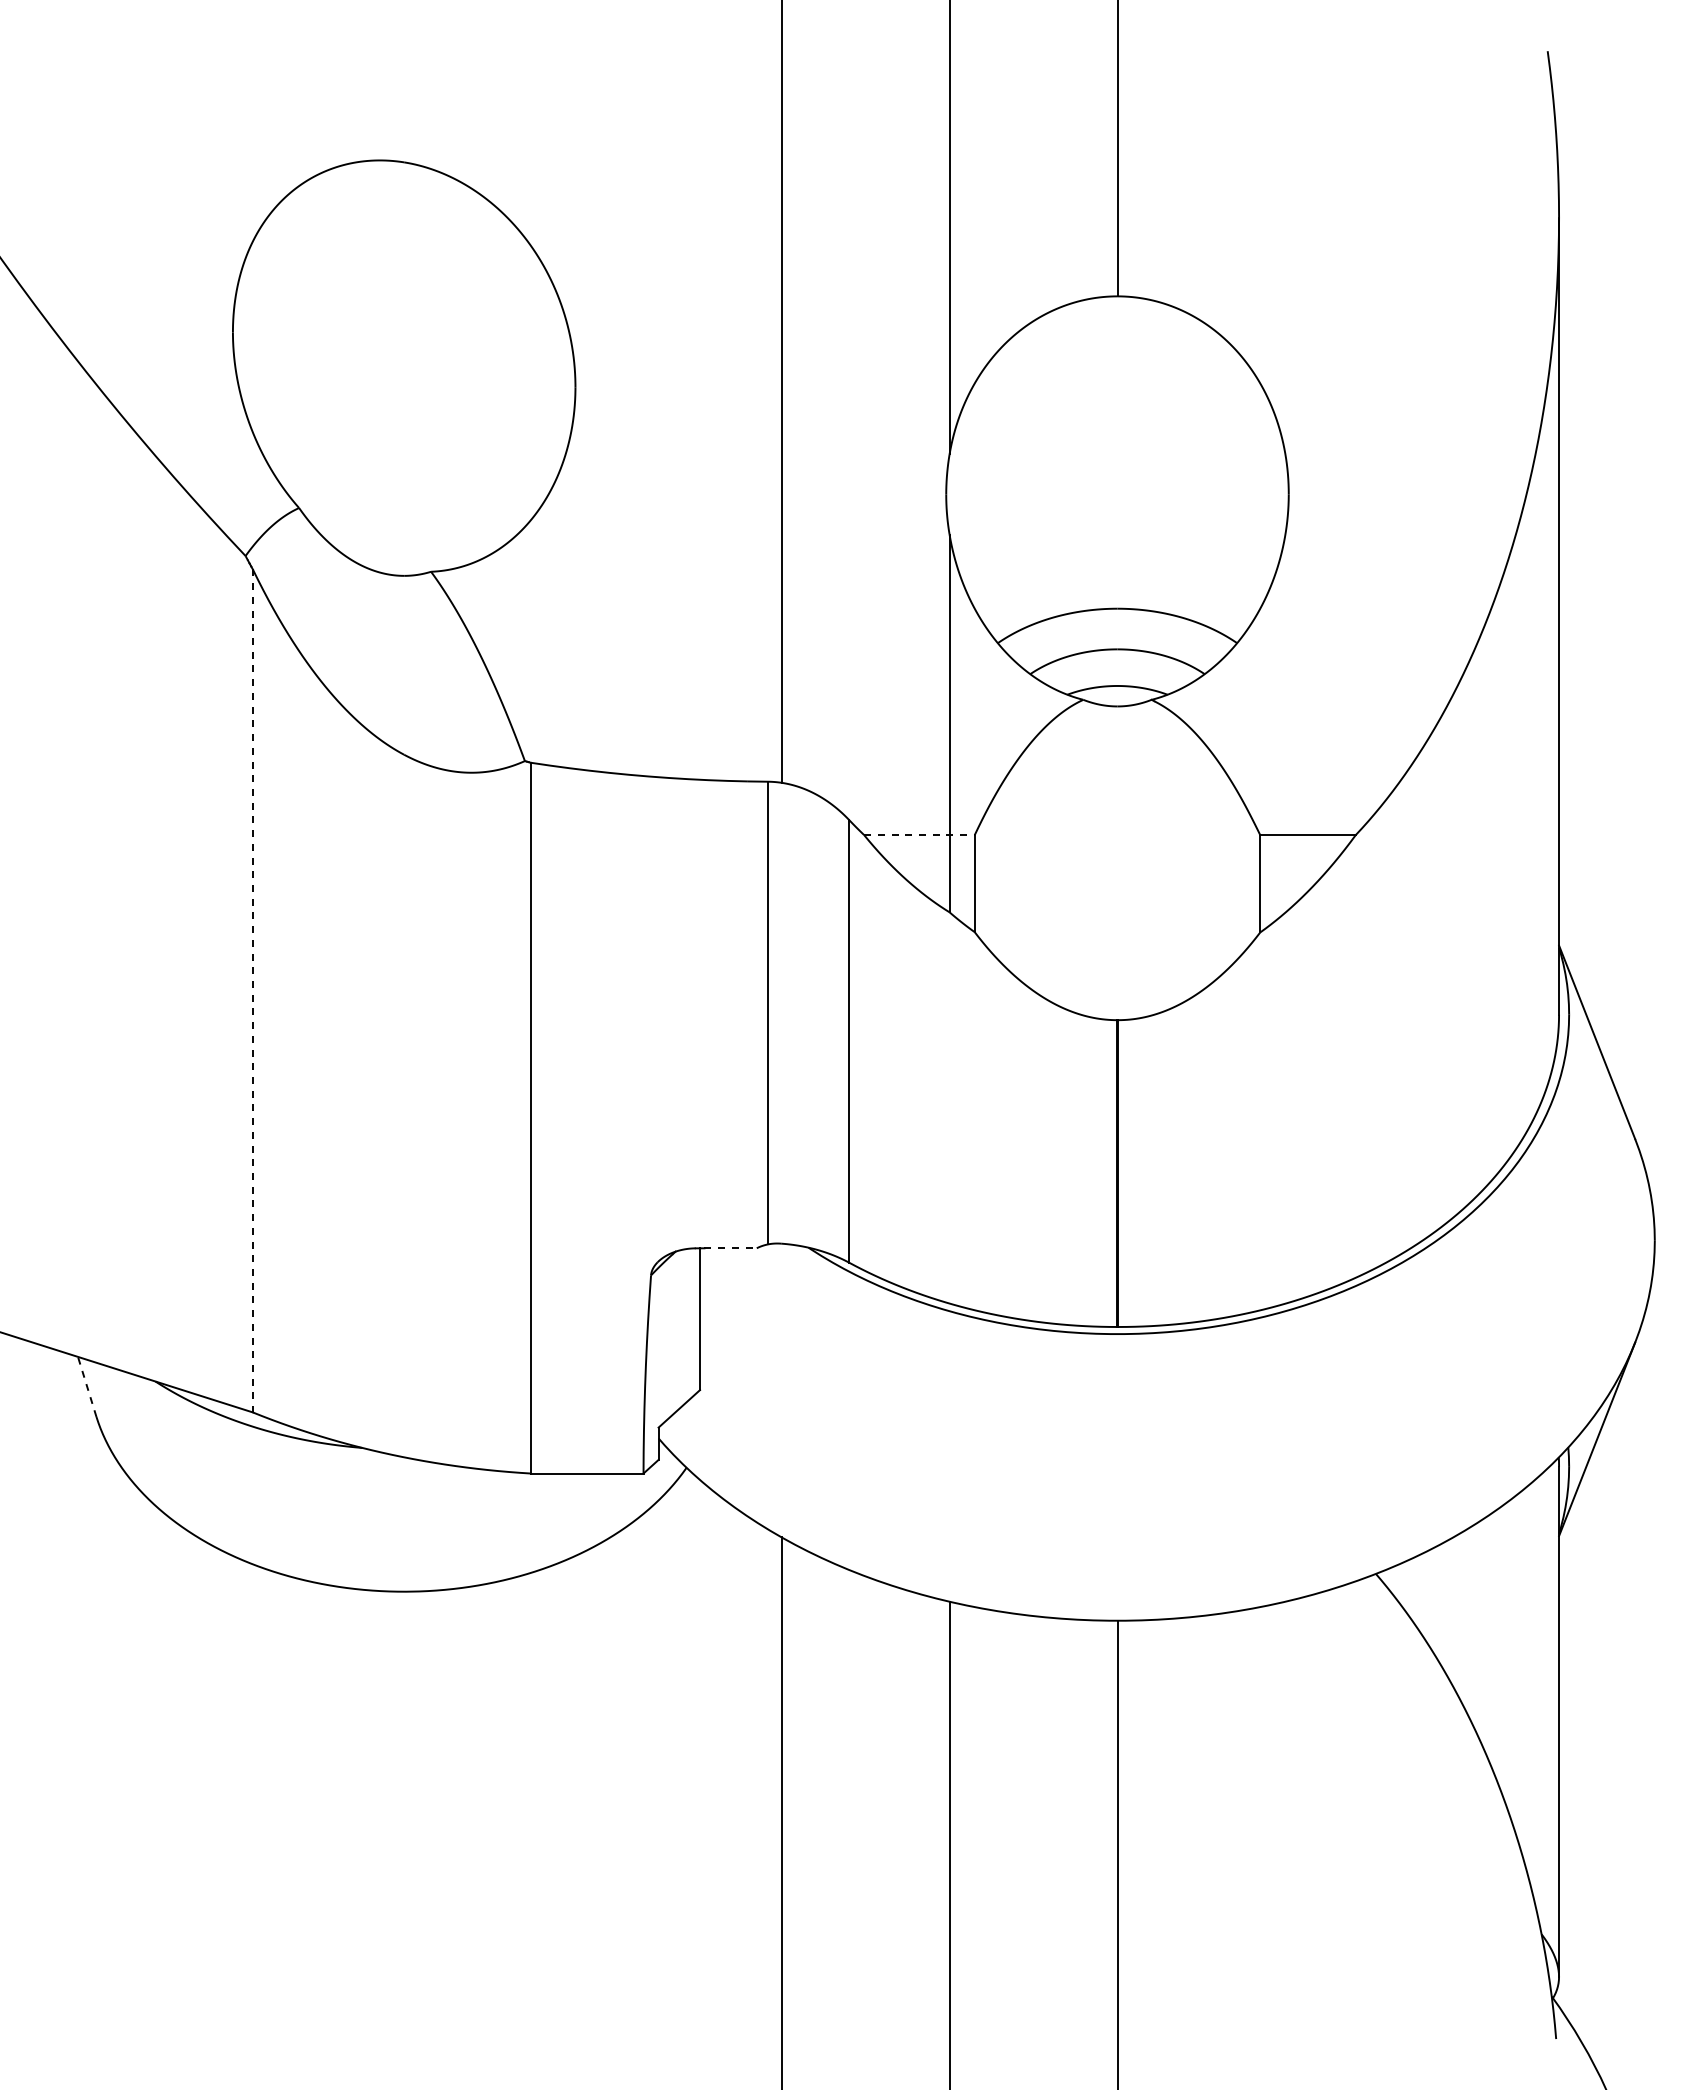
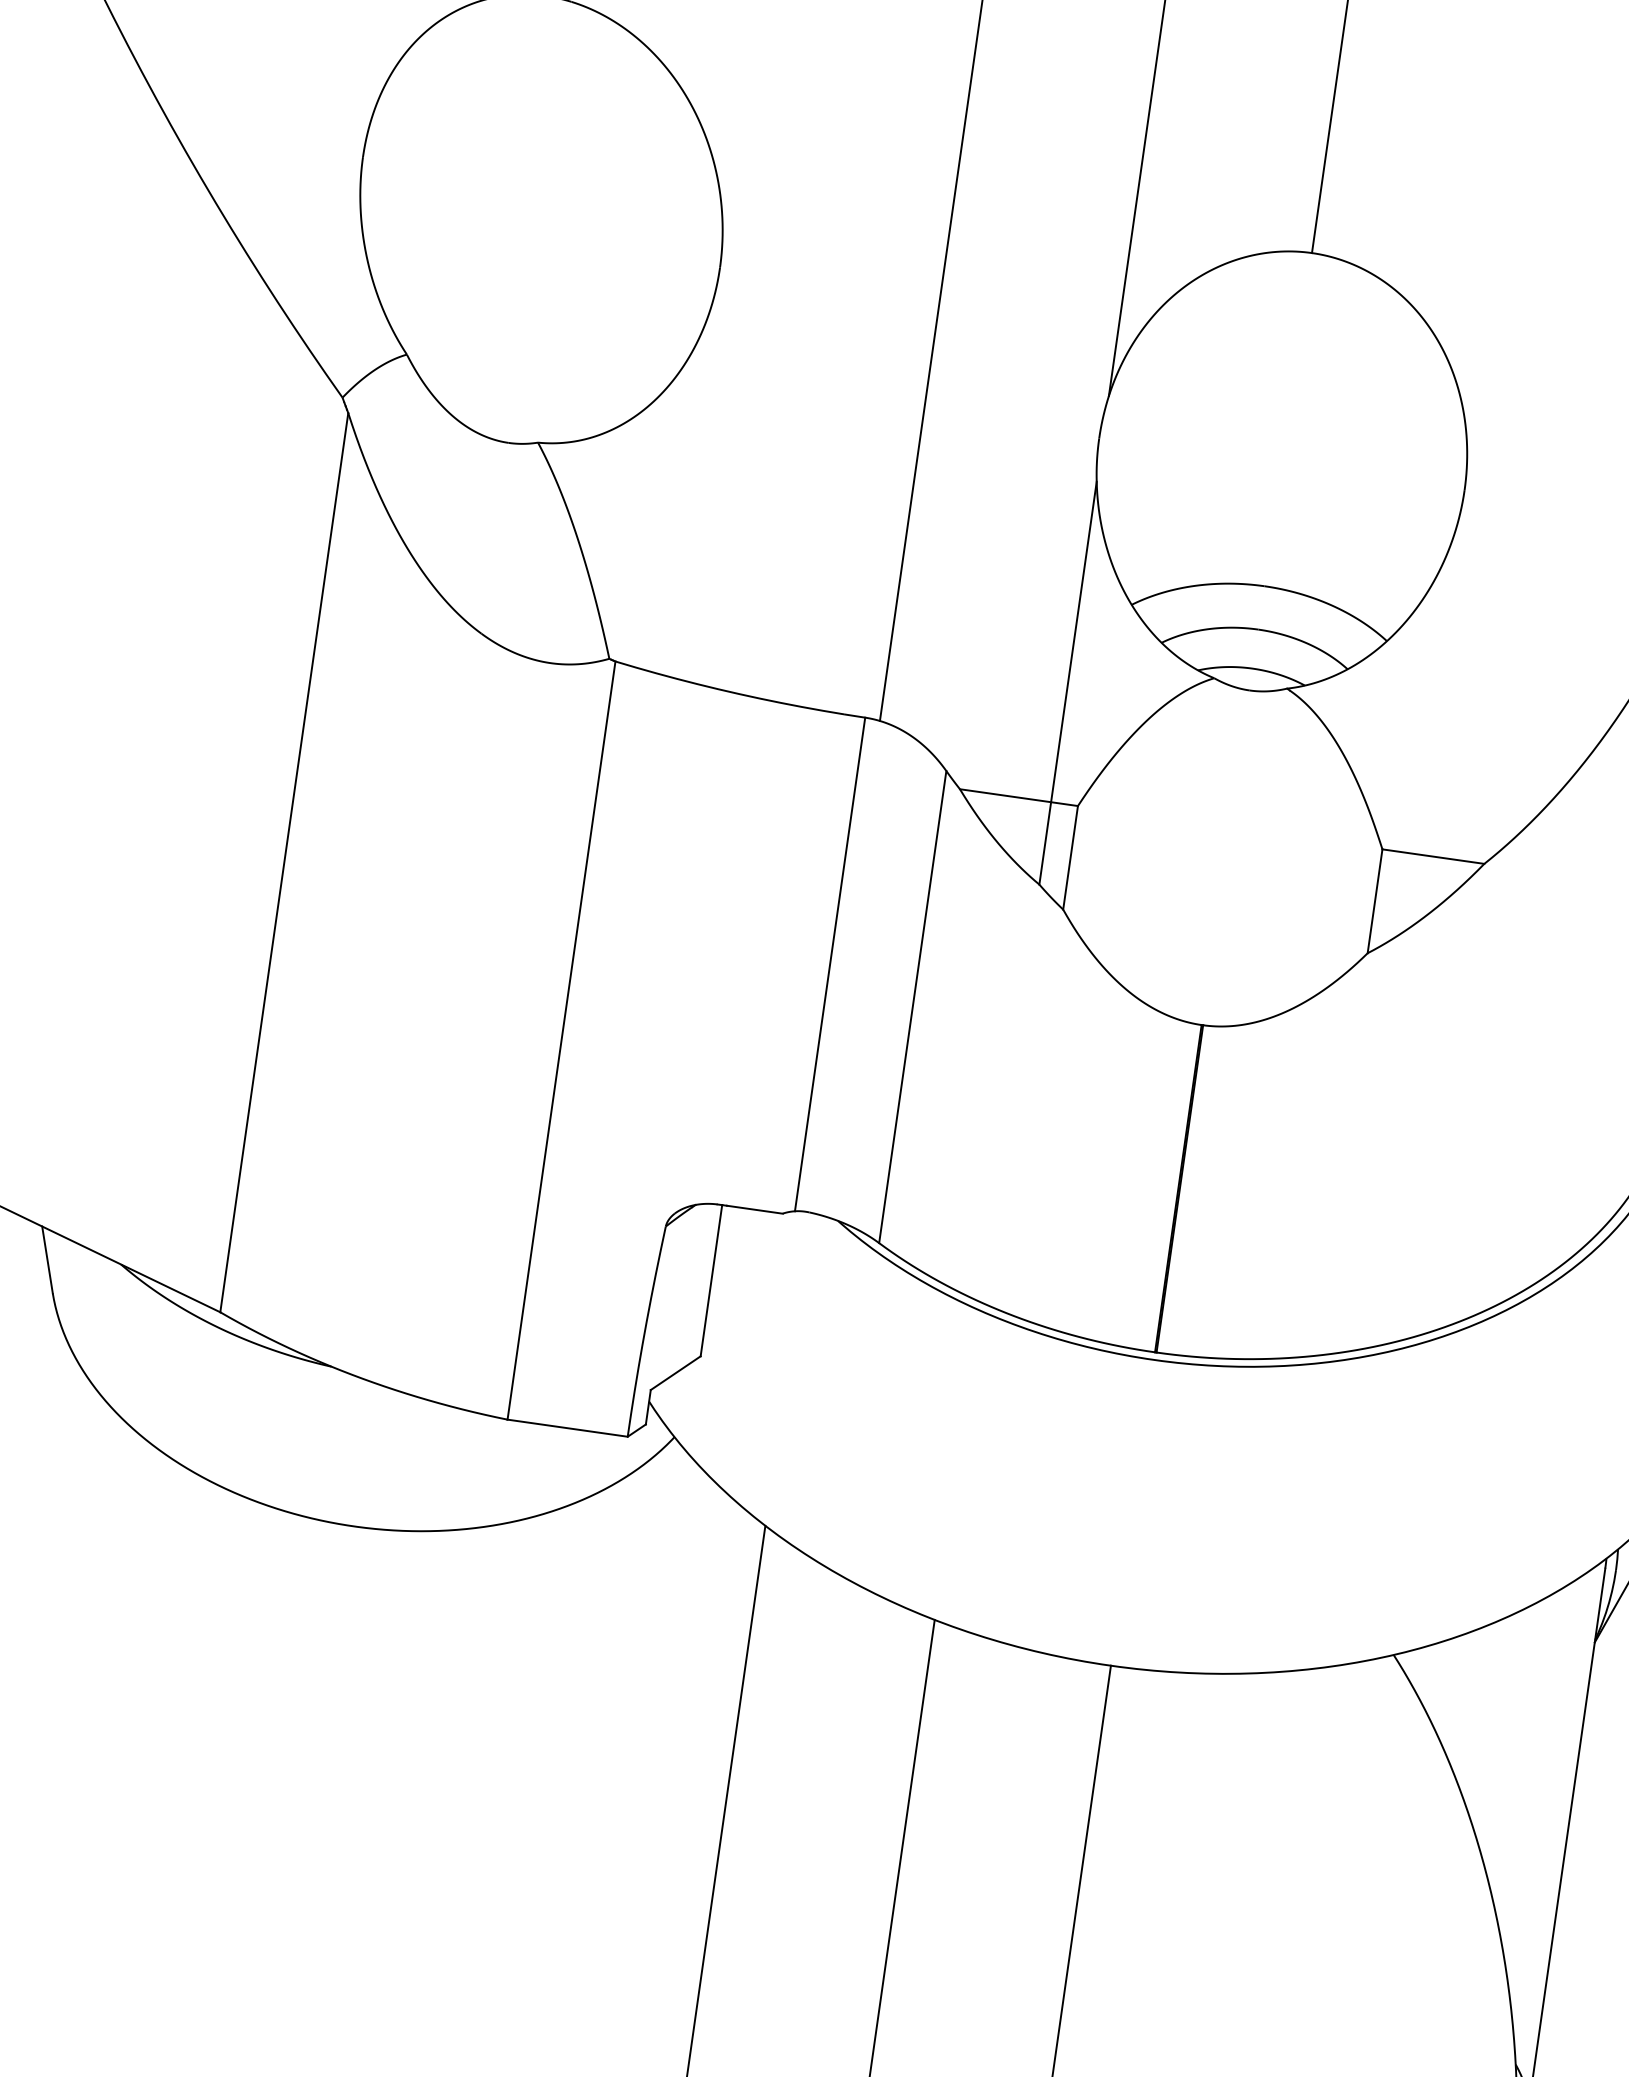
line: (919, 835) -> (1018, 798), dashed -> solid
line: (252, 991) -> (283, 863), dashed -> solid
line: (731, 1248) -> (755, 1210), dashed -> solid
line: (87, 1386) -> (47, 1259), dashed -> solid

